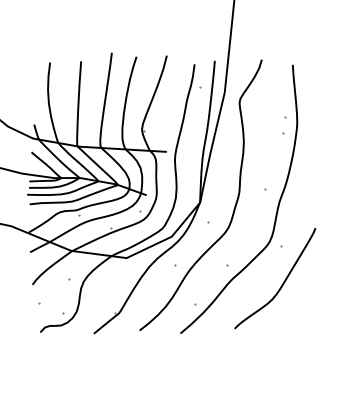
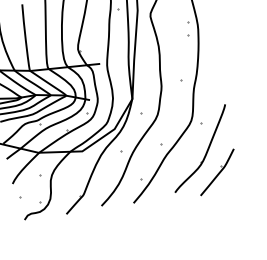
part: (291, 311) -> (217, 172), added

